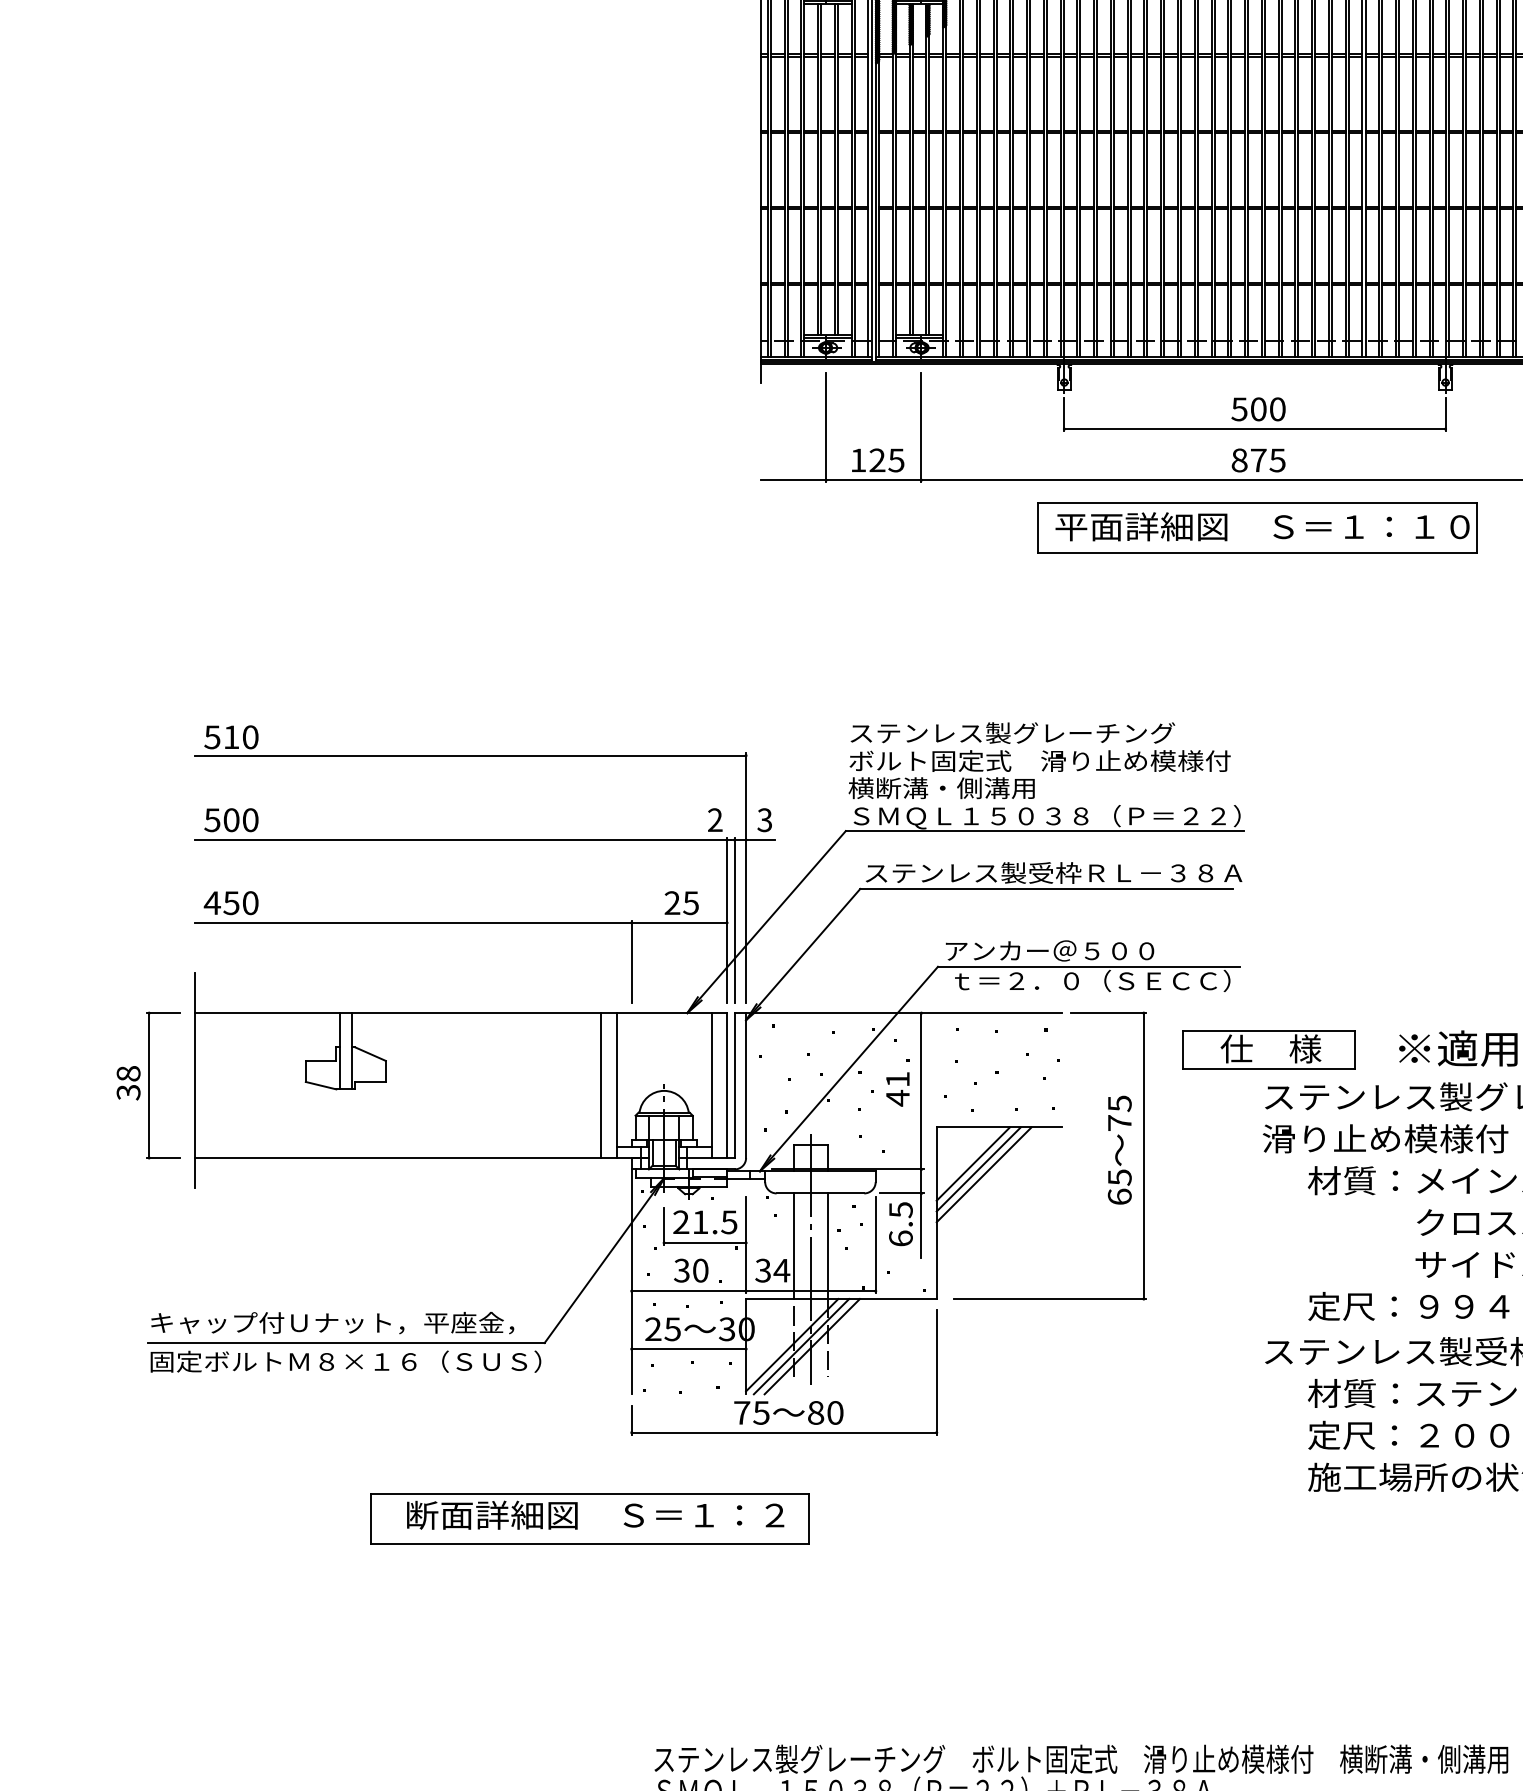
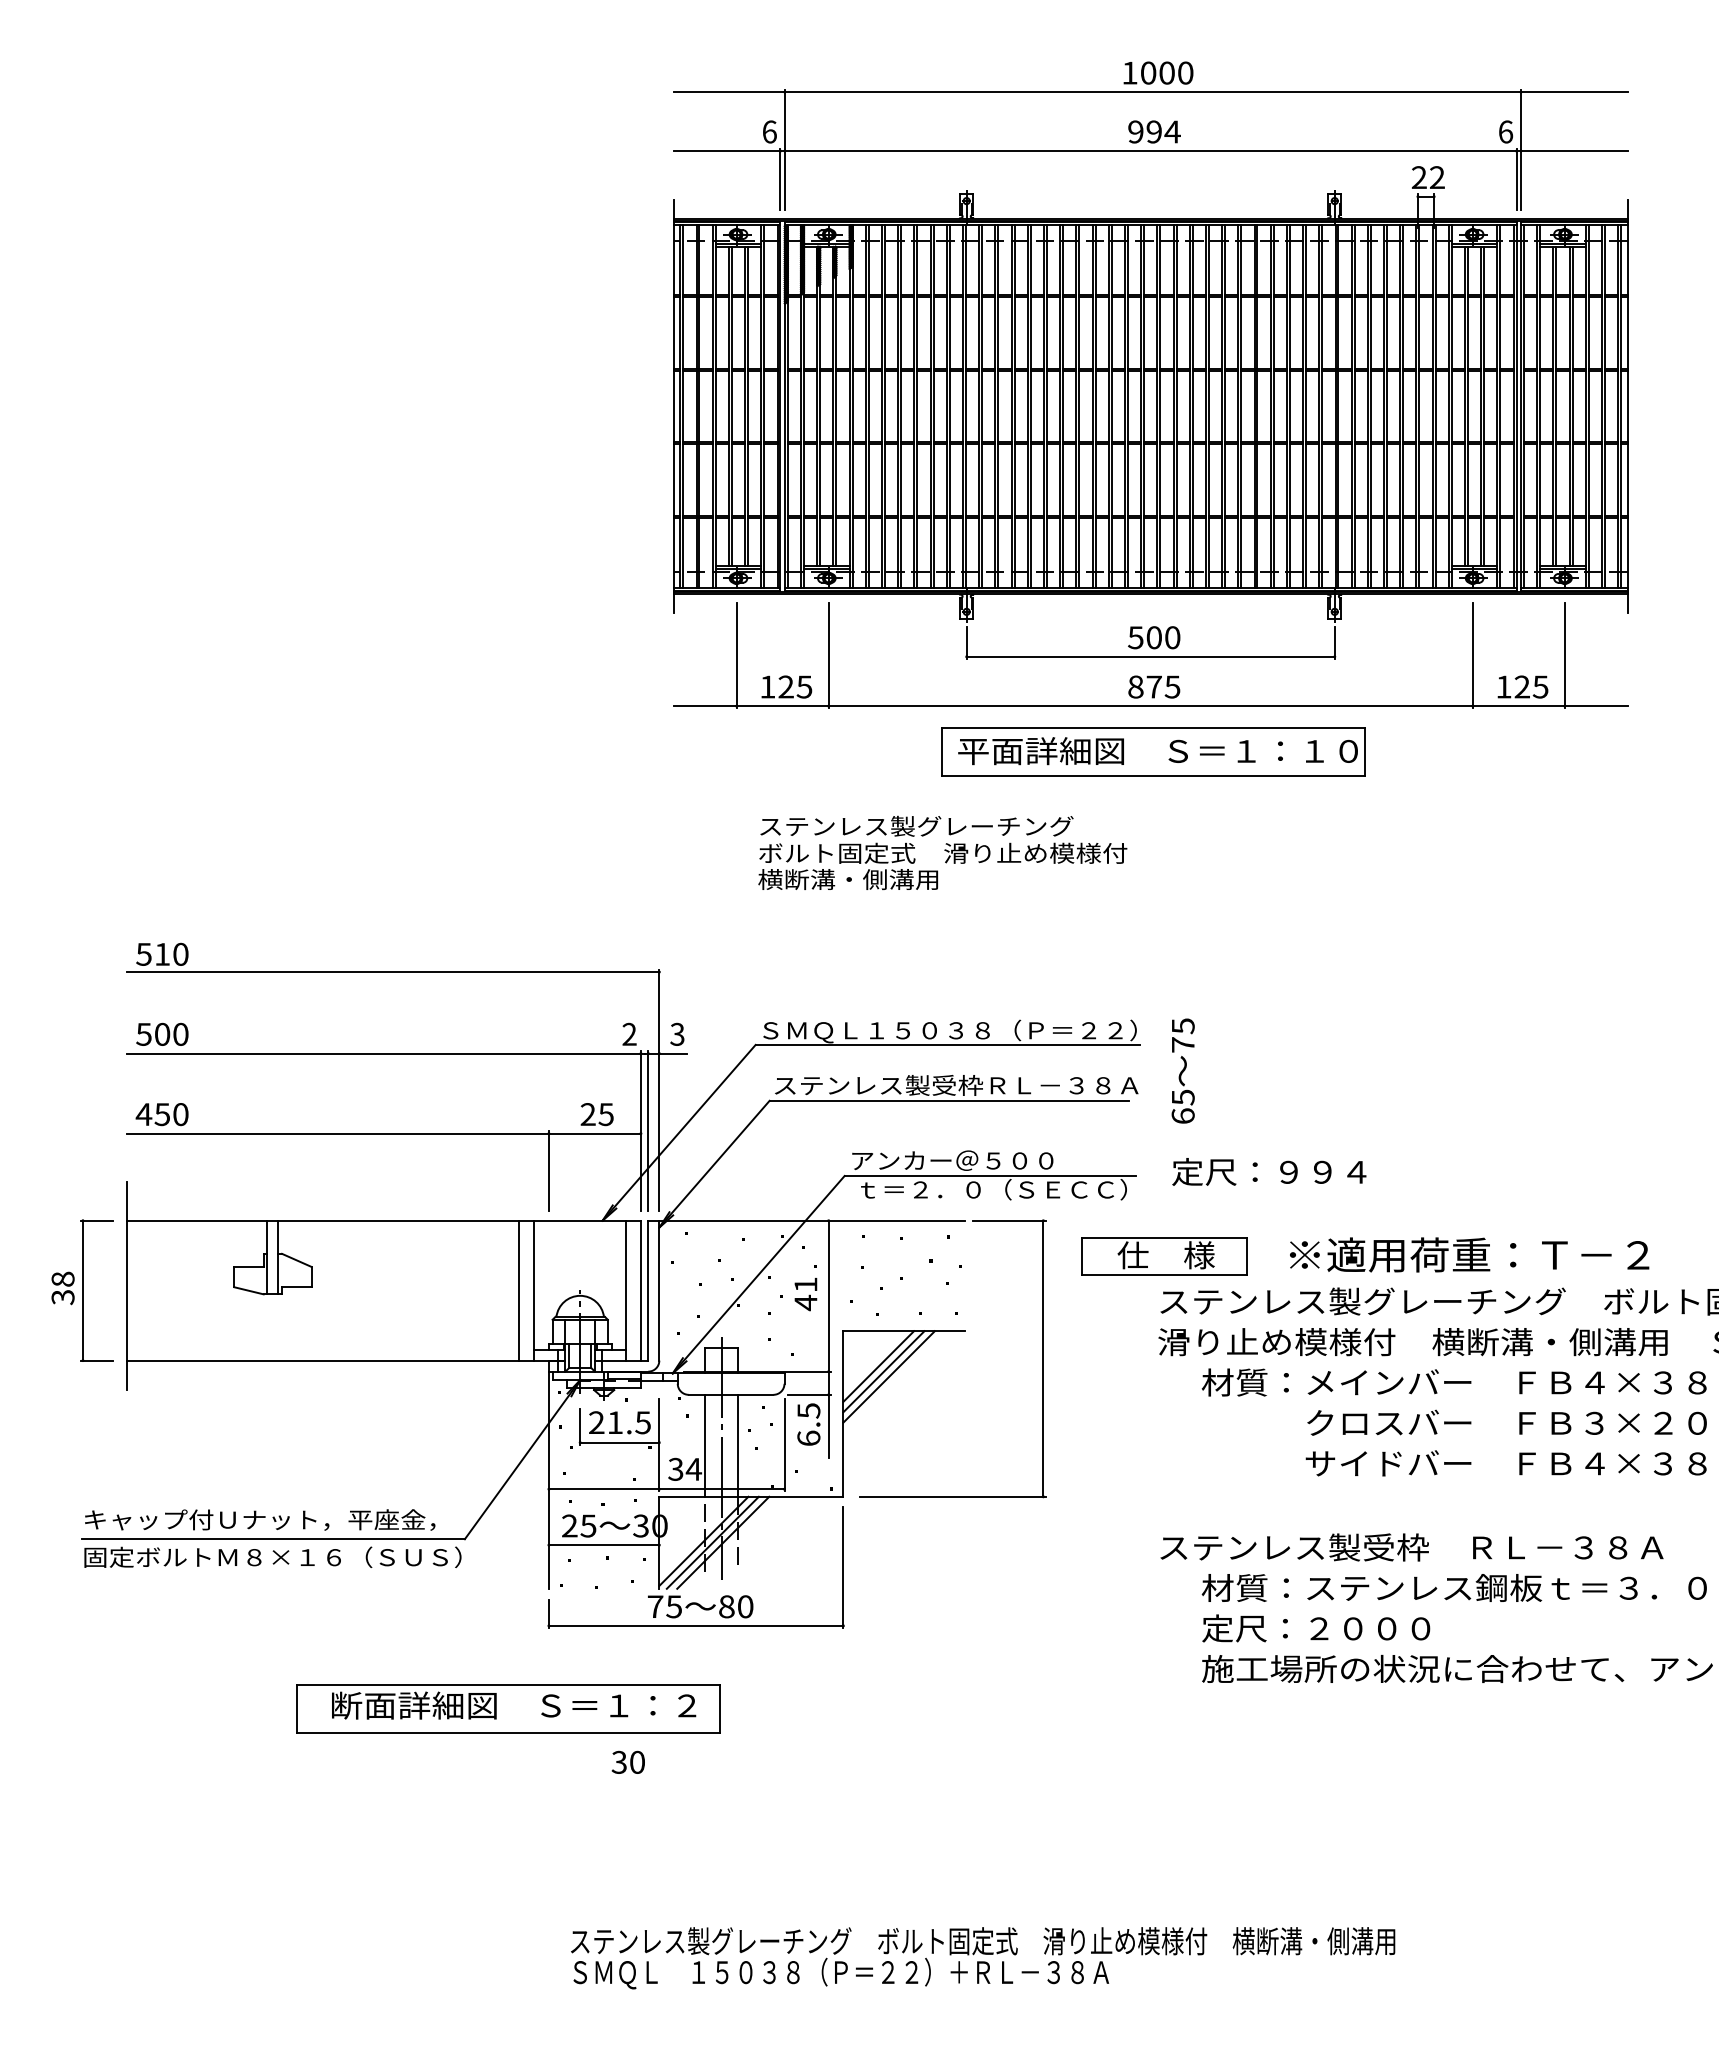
text: (1039, 760) -> (942, 852), moved
text: (1119, 1149) -> (1182, 1070), moved
text: (690, 1269) -> (627, 1761), moved
text: (1409, 1305) -> (1269, 1171), moved

